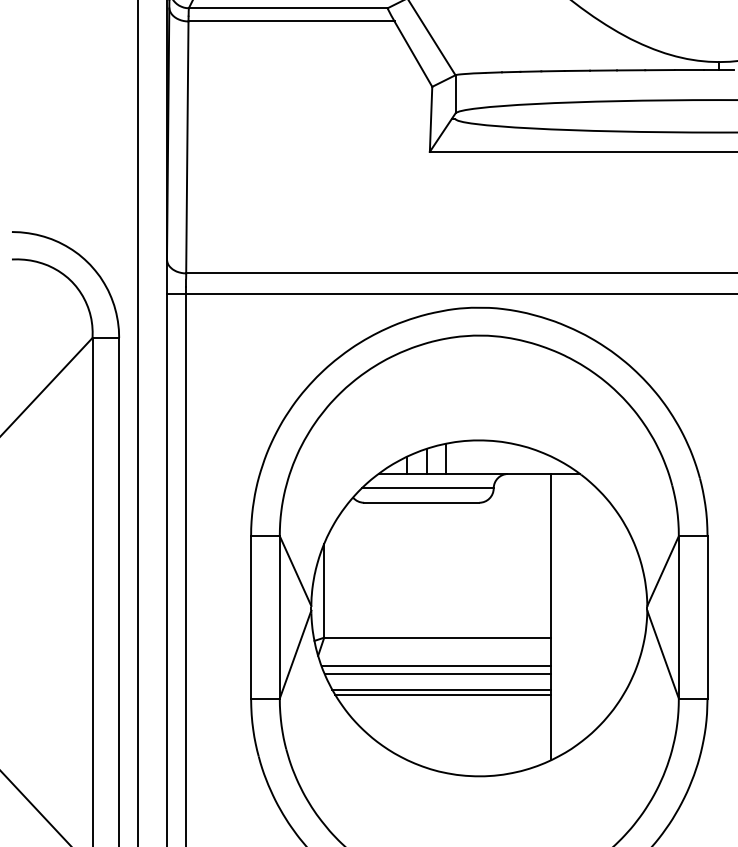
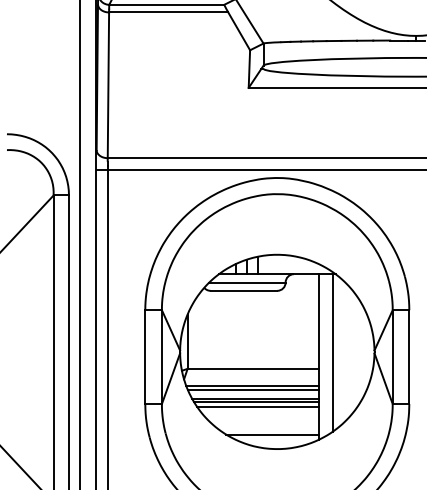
line: (574, 609) -> (332, 352), added
line: (445, 702) -> (257, 406), added
line: (470, 751) -> (272, 434), added

